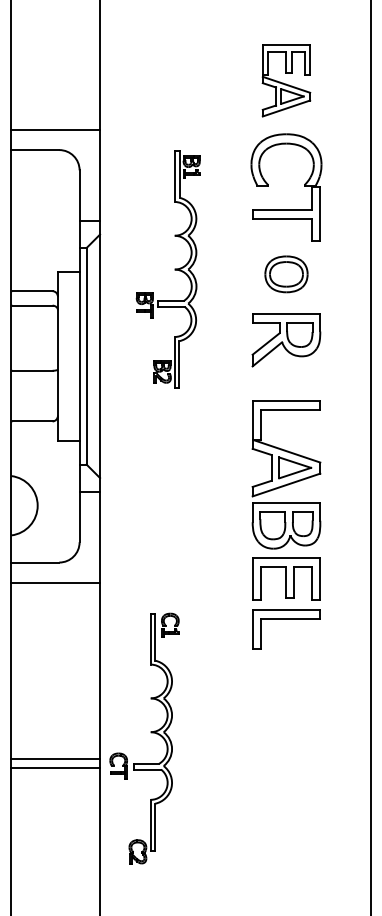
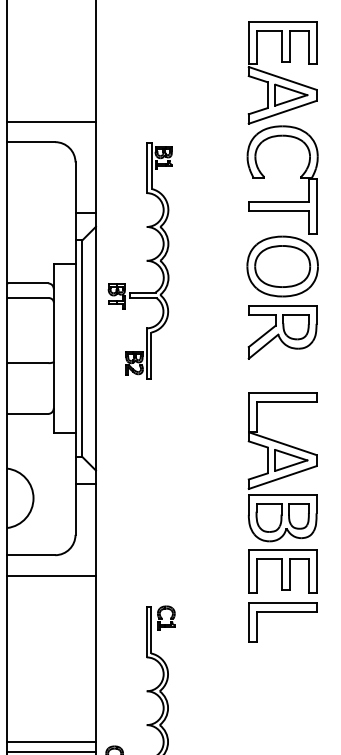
part: (286, 80) -> (282, 72), size x1.43
part: (174, 269) -> (146, 260), moved
part: (286, 274) -> (282, 266), size x1.67
line: (55, 749) -> (51, 742), added

